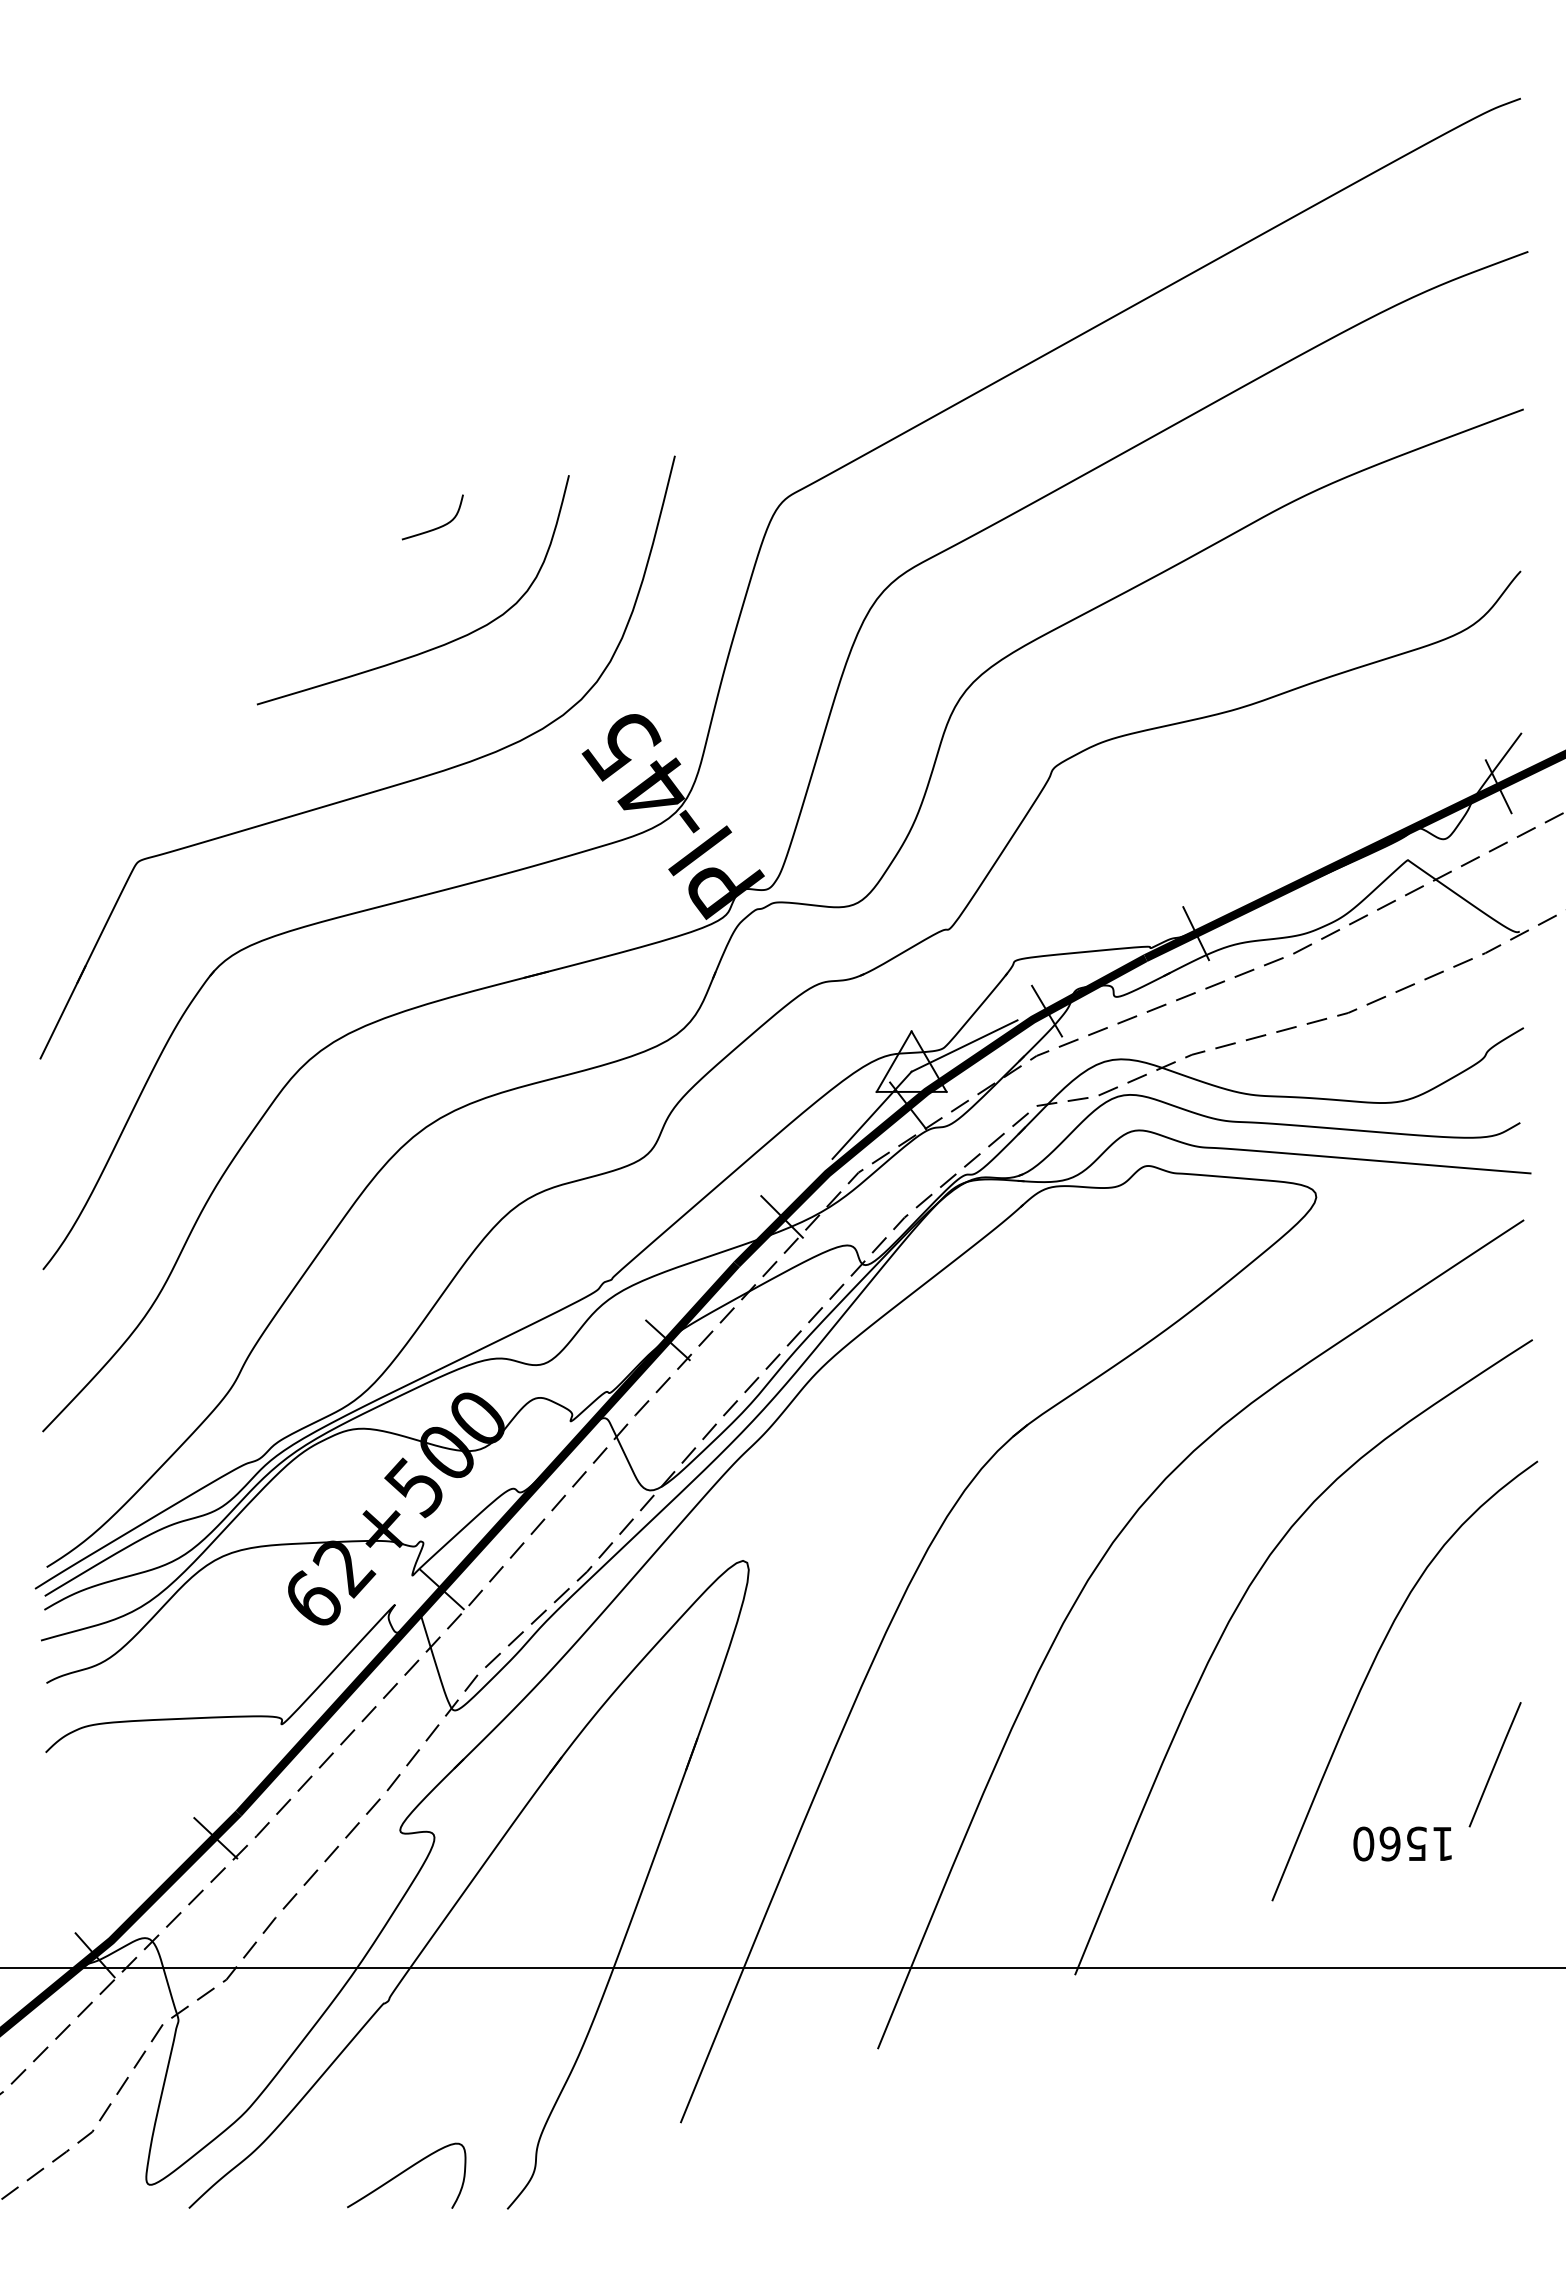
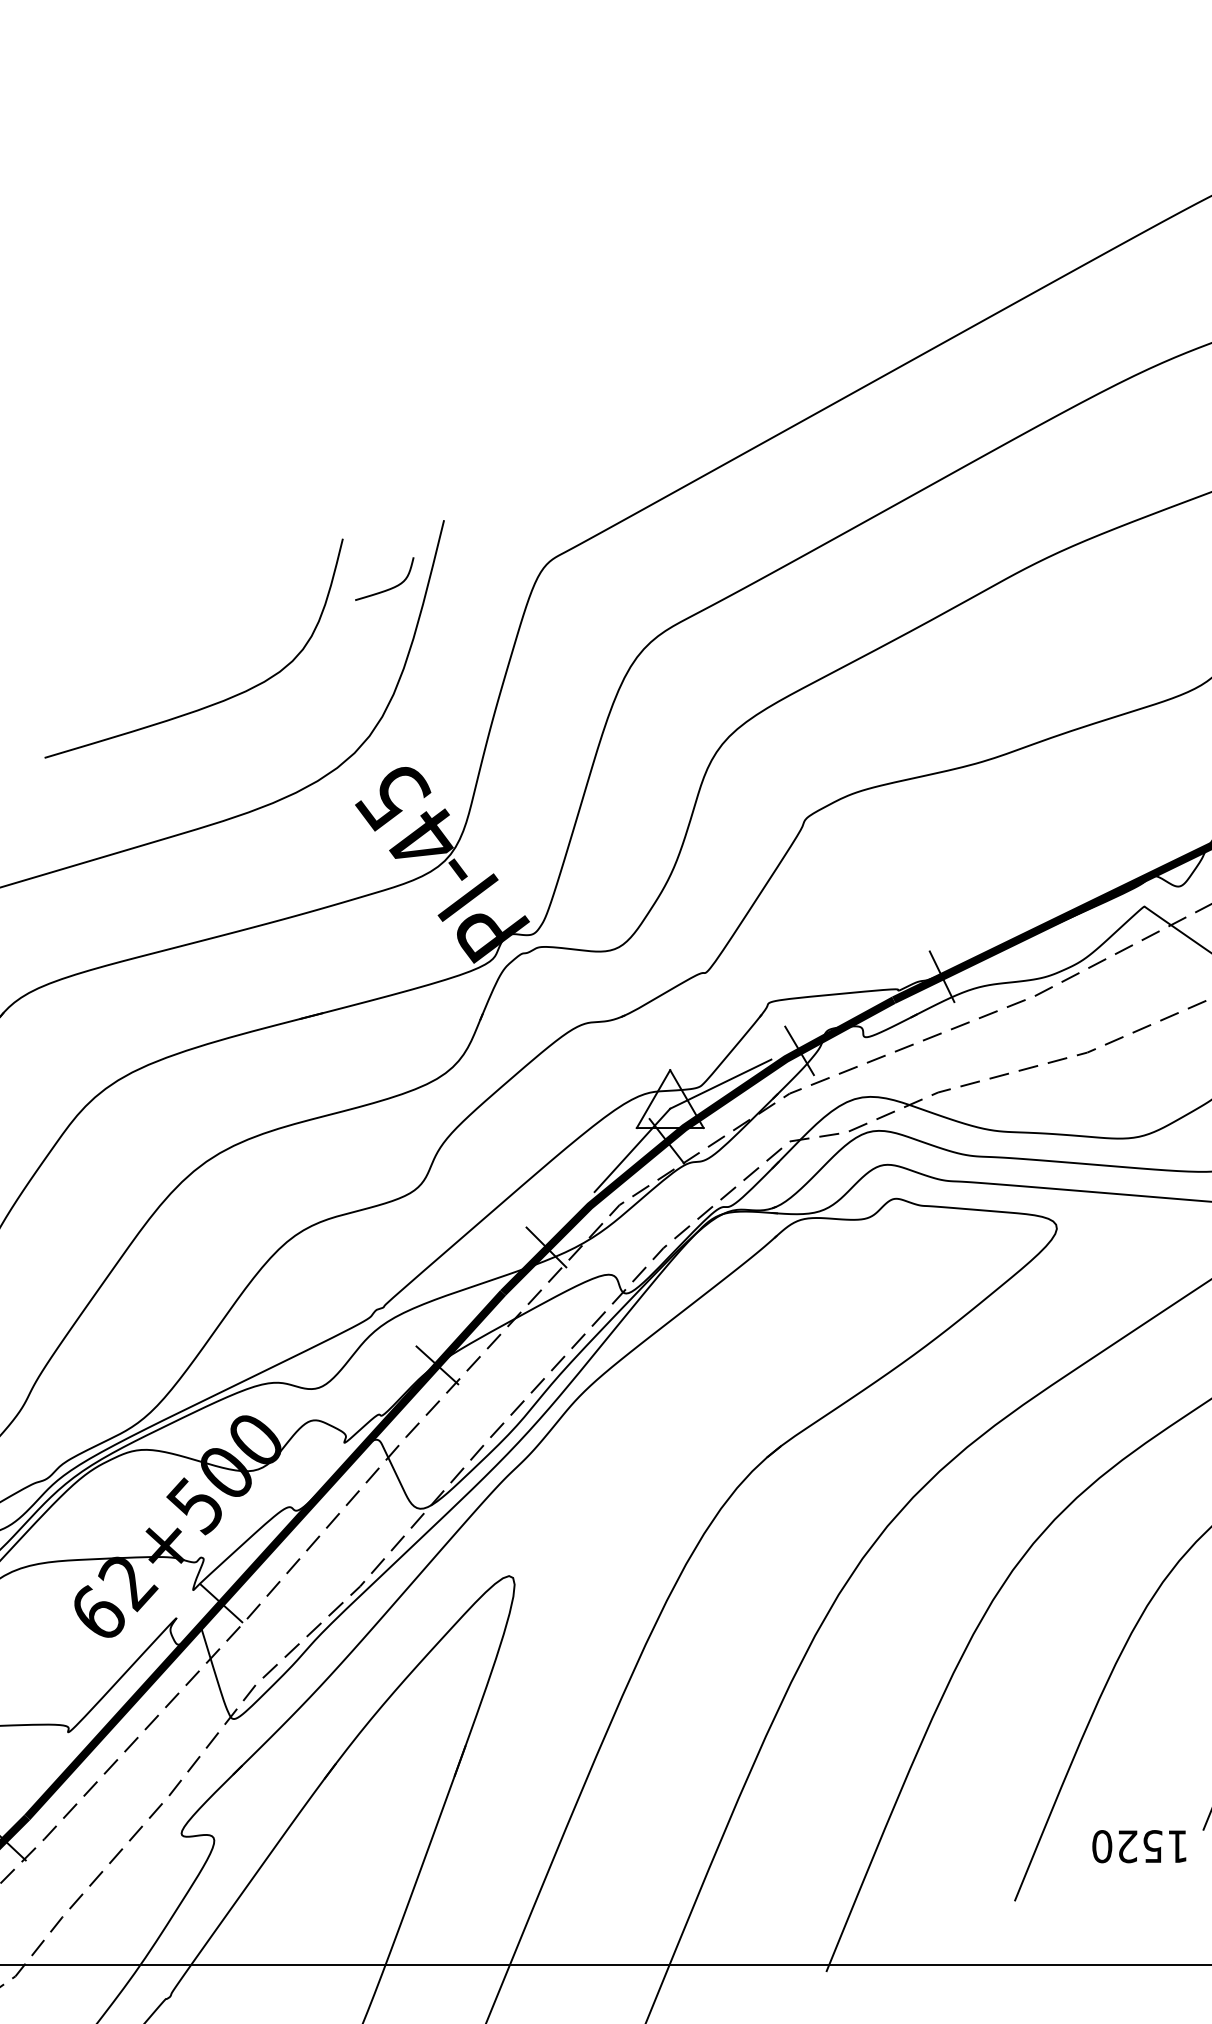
curve: (436, 527) -> (388, 588), moved
text: (1389, 1843) -> (1126, 1846), 1560 -> 1520

